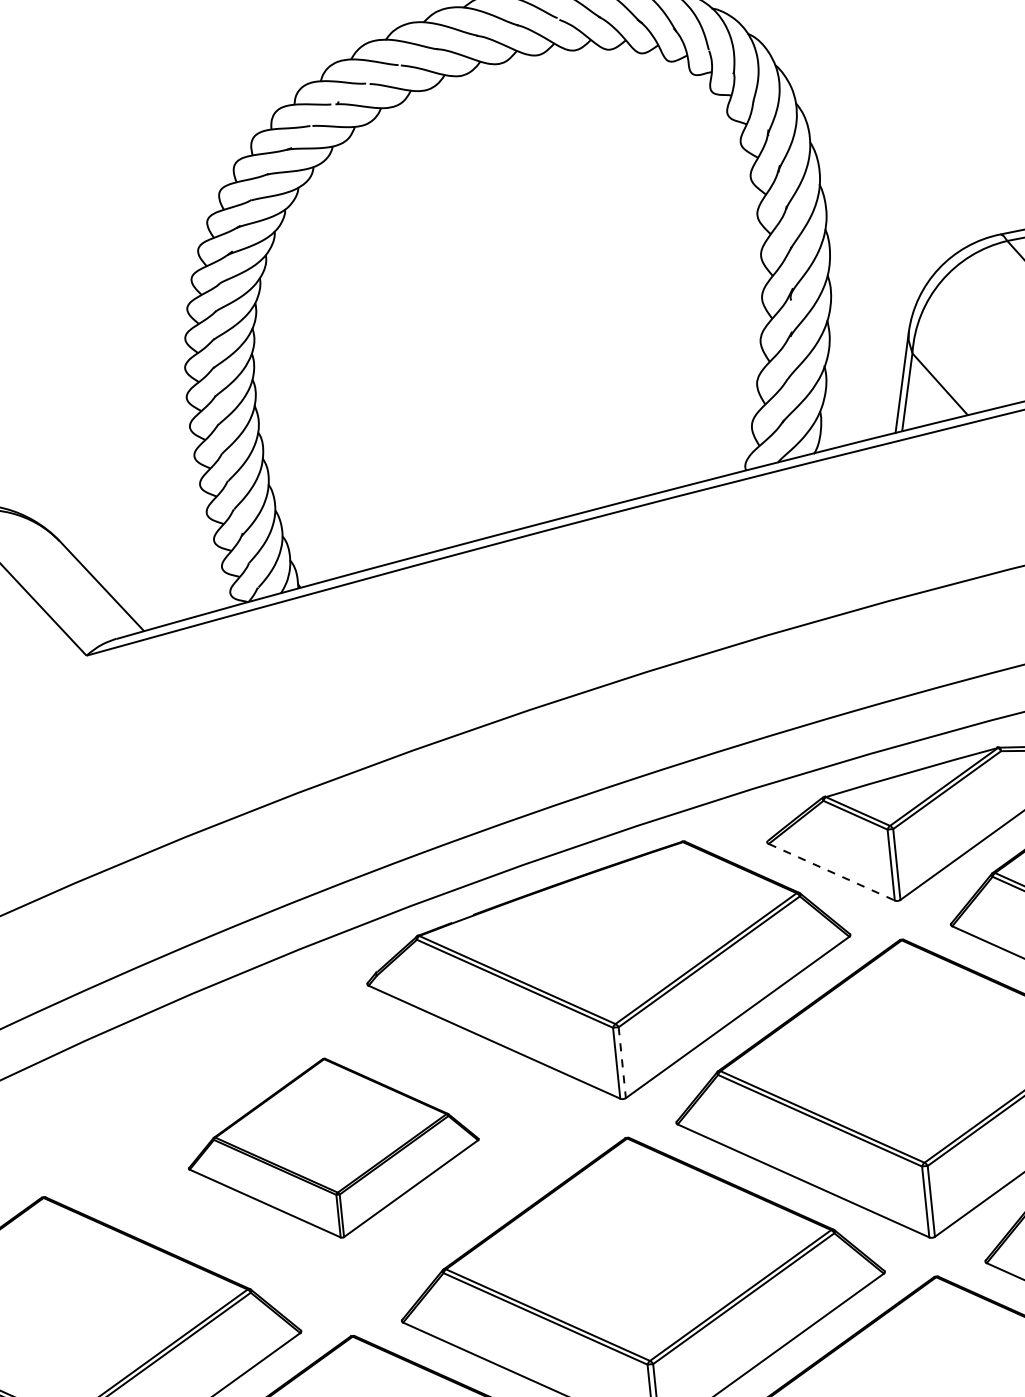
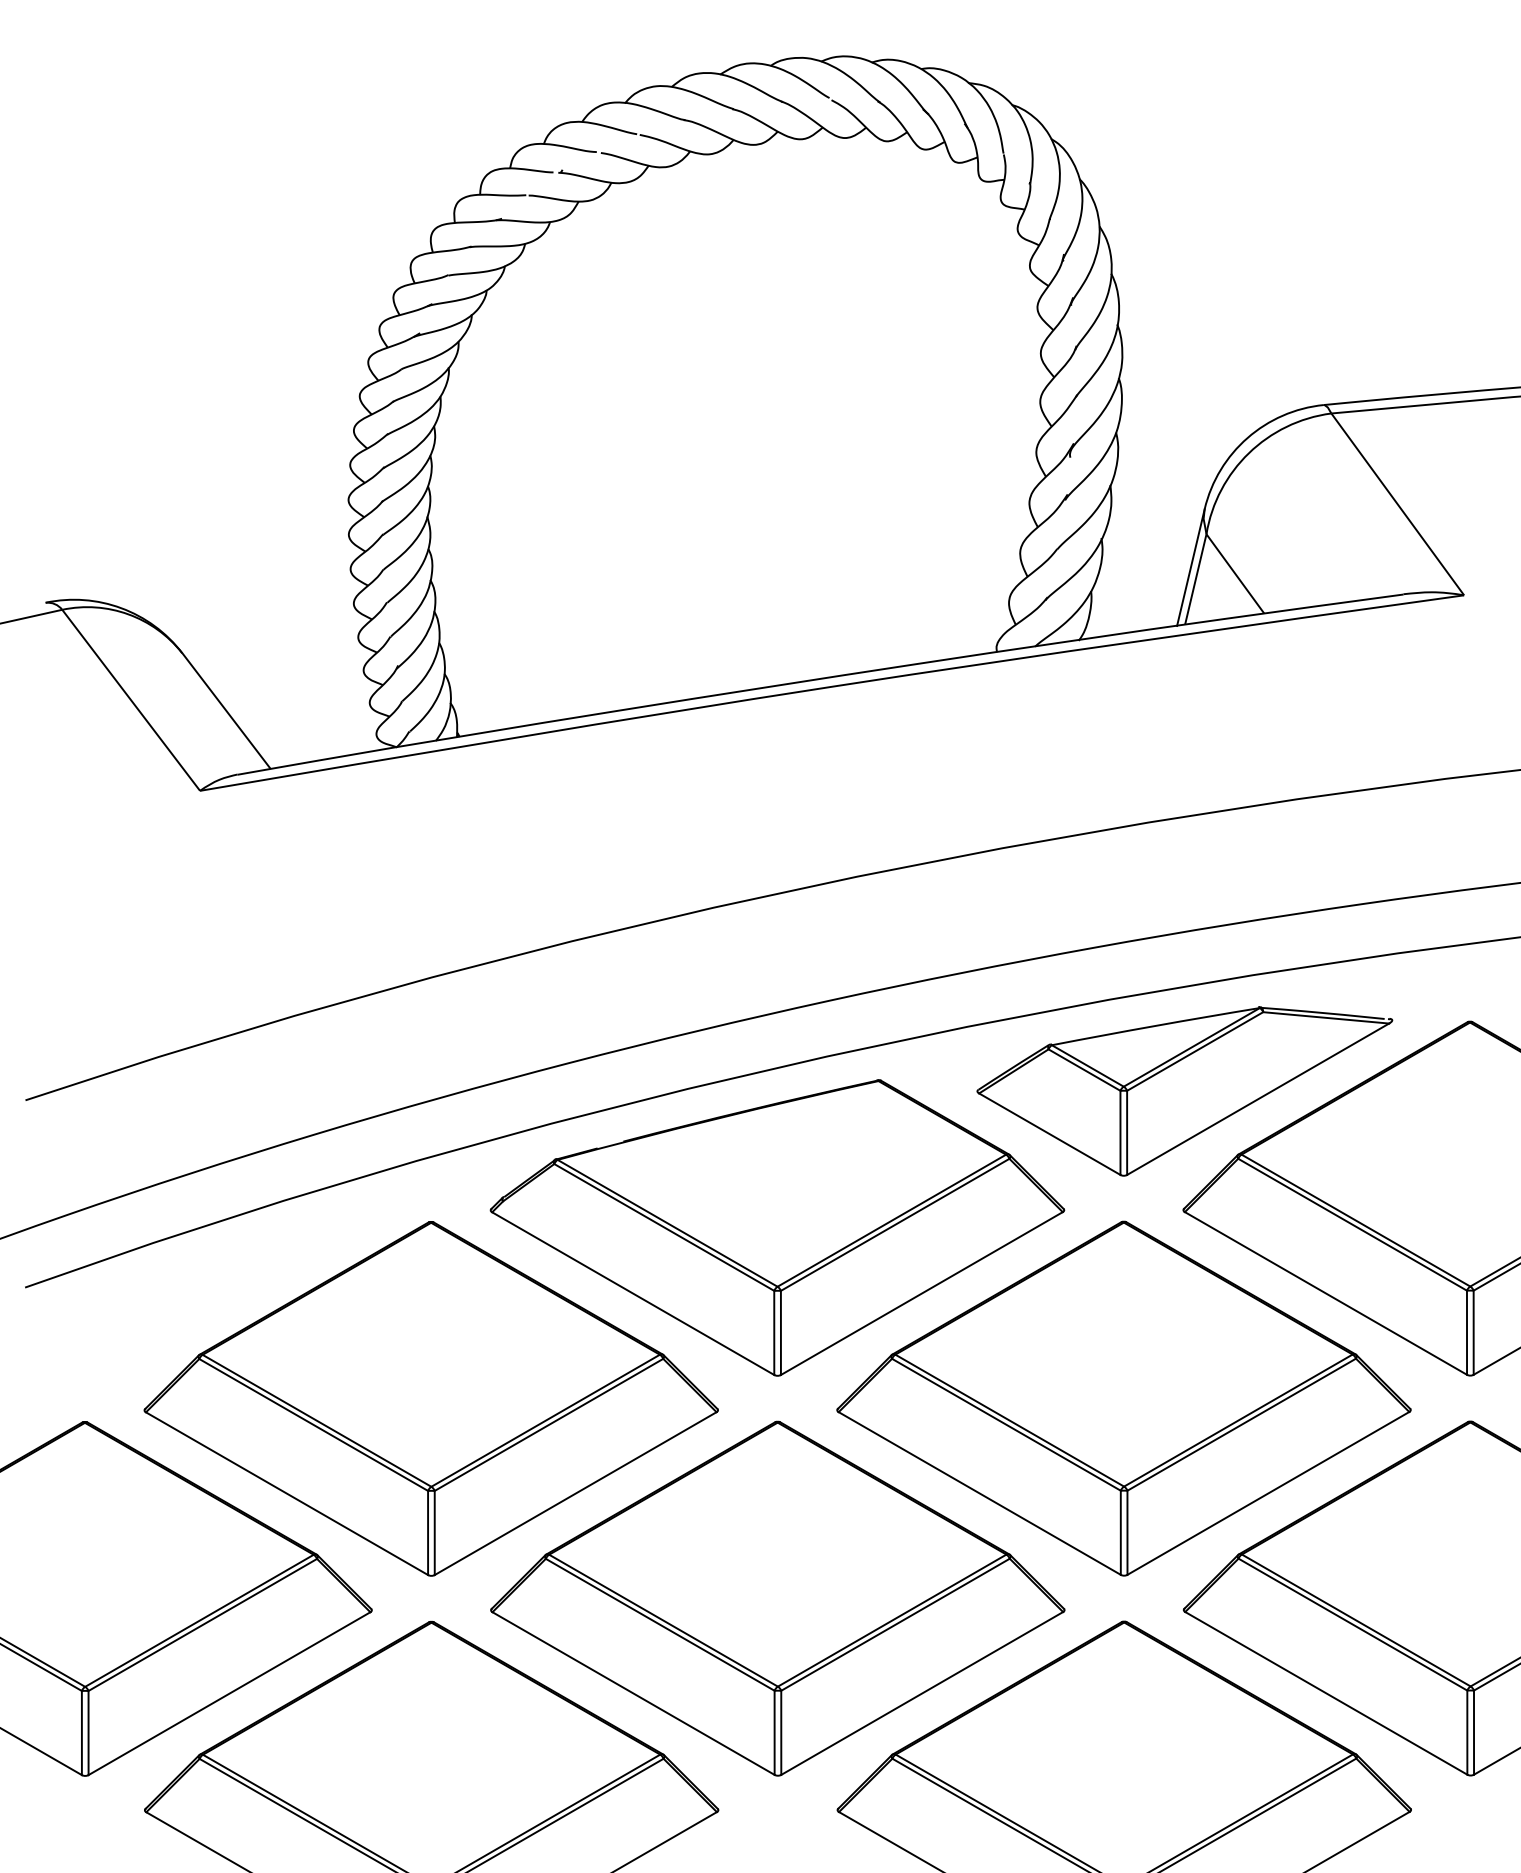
line: (831, 872) -> (1049, 1134), dashed -> solid
line: (621, 1063) -> (780, 1333), dashed -> solid
part: (332, 1147) -> (430, 1398), size x1.67

